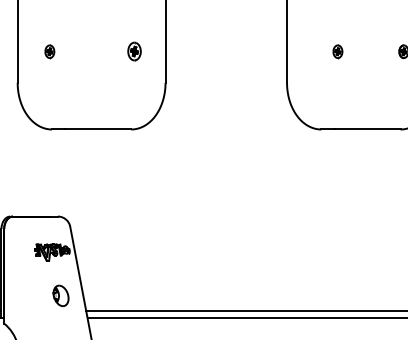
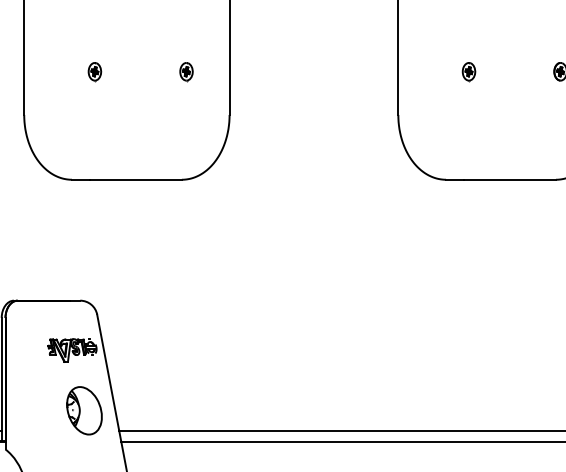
part: (49, 52) -> (94, 72), moved
part: (134, 52) -> (186, 72), size x0.71
part: (61, 295) -> (84, 410), size x1.67

